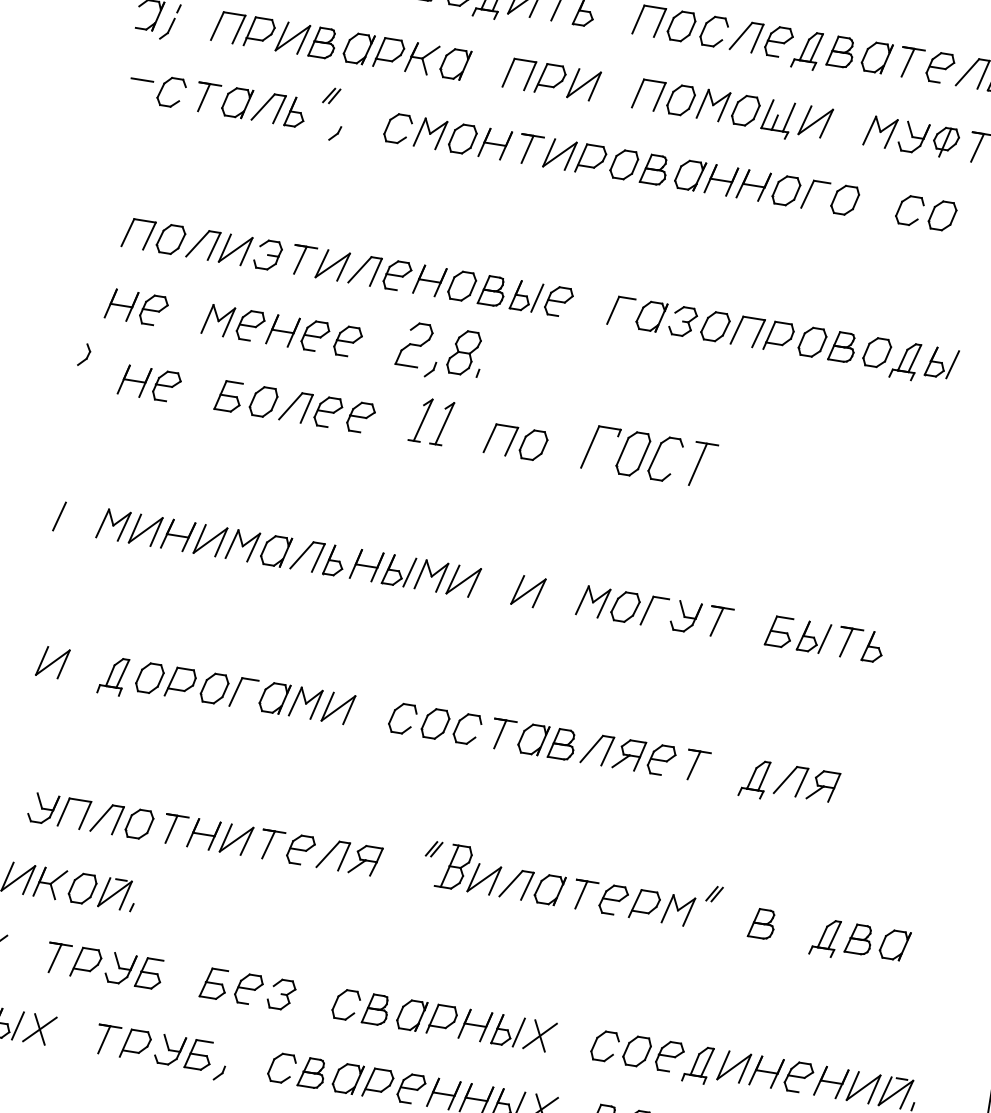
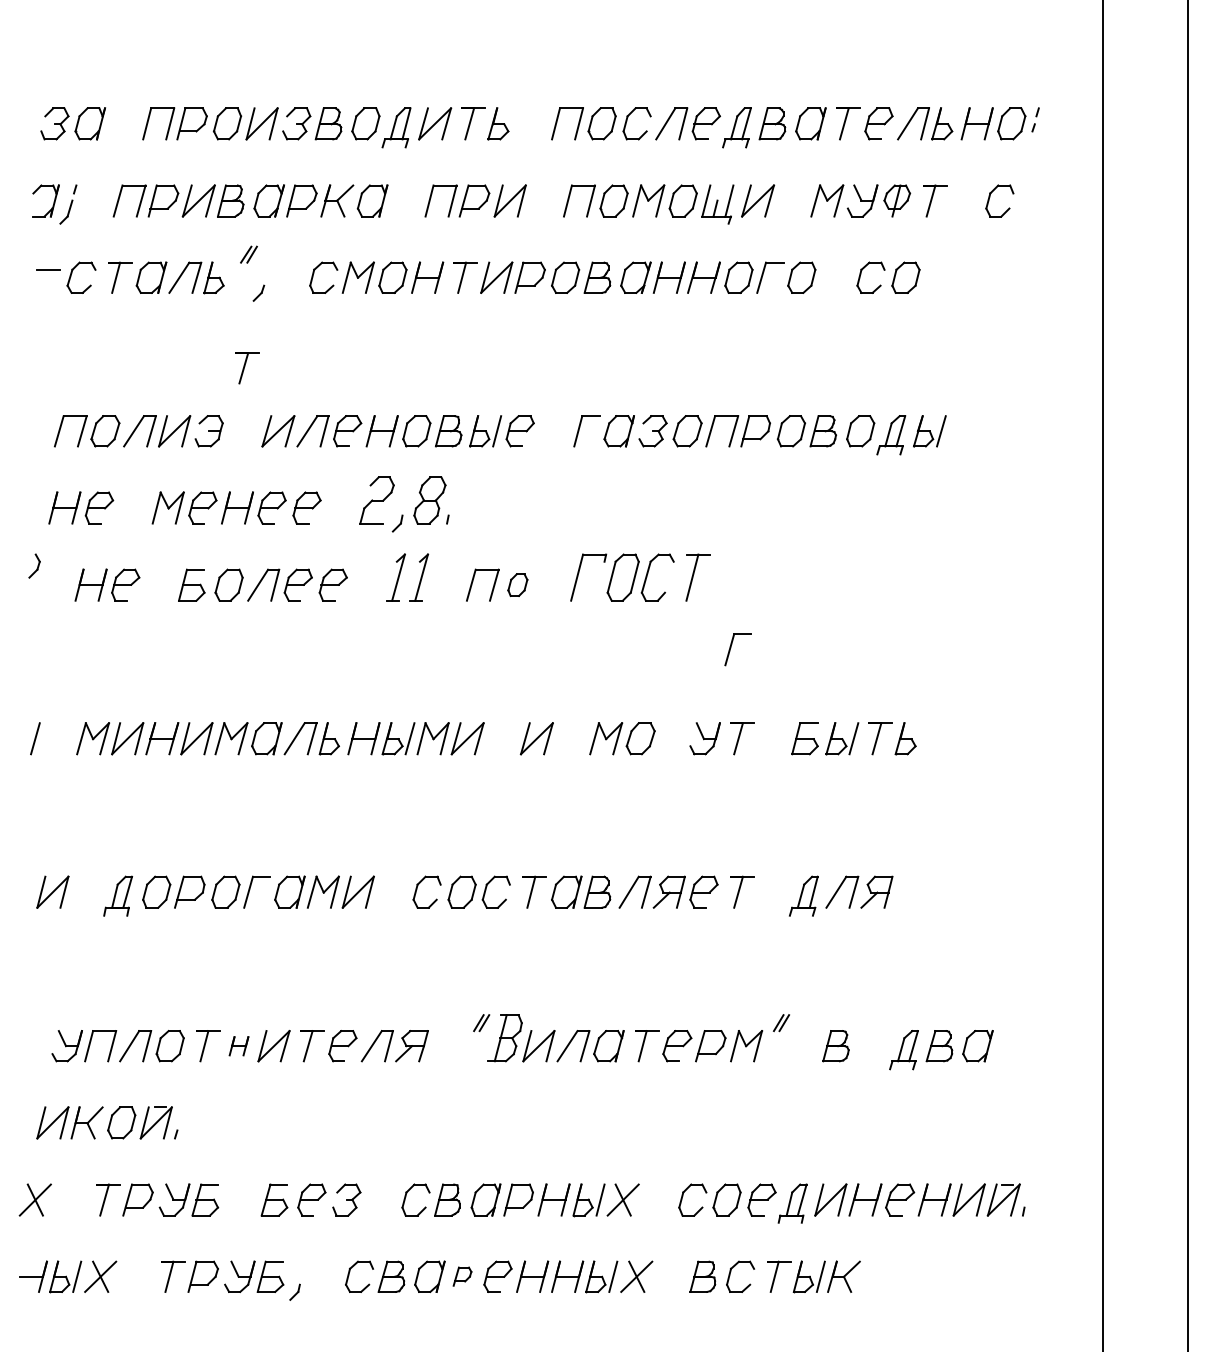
part: (303, 260) -> (247, 368), moved
part: (533, 444) -> (517, 584), size x0.7
part: (648, 609) -> (731, 648), moved
part: (203, 834) -> (238, 1046), size x0.6
part: (378, 1083) -> (462, 1276), size x0.6

